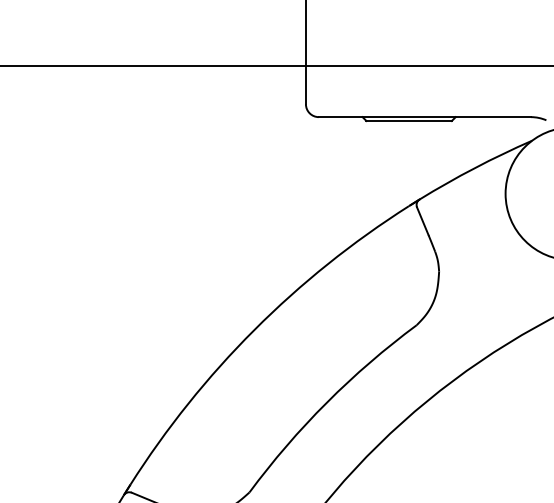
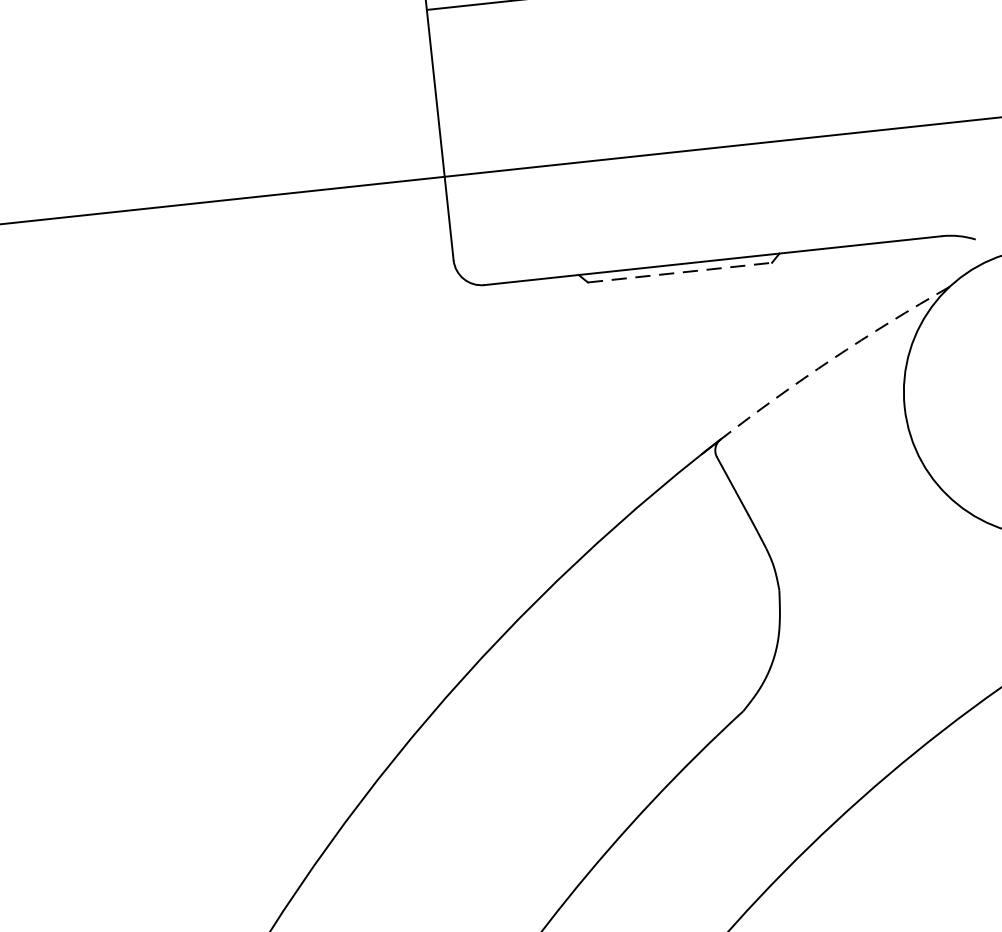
line: (409, 121) -> (680, 273), solid -> dashed
arc: (474, 168) -> (831, 359), solid -> dashed

